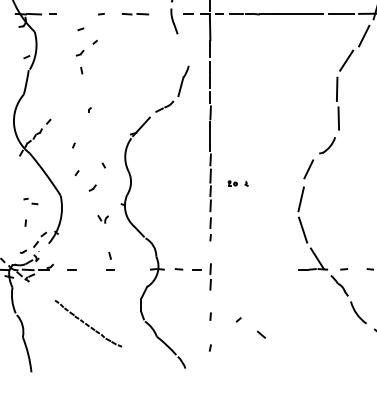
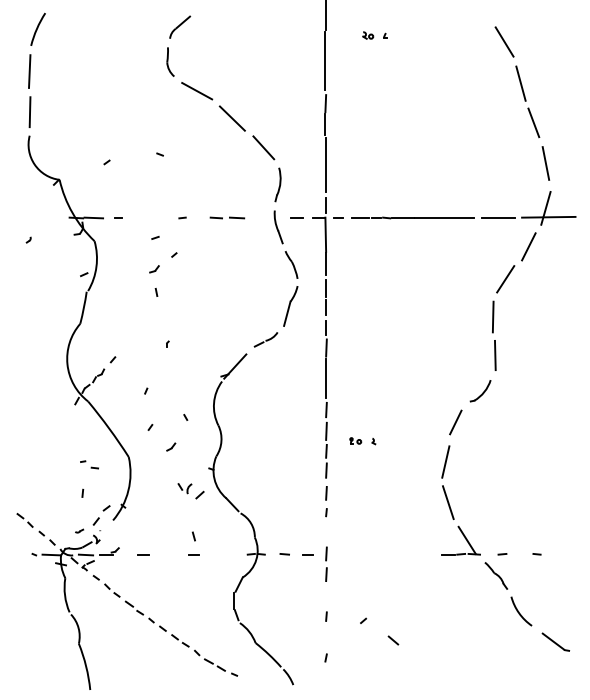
part: (184, 49) -> (291, 264), added
line: (114, 223) -> (199, 494), added
part: (88, 323) -> (165, 625), size x1.67

